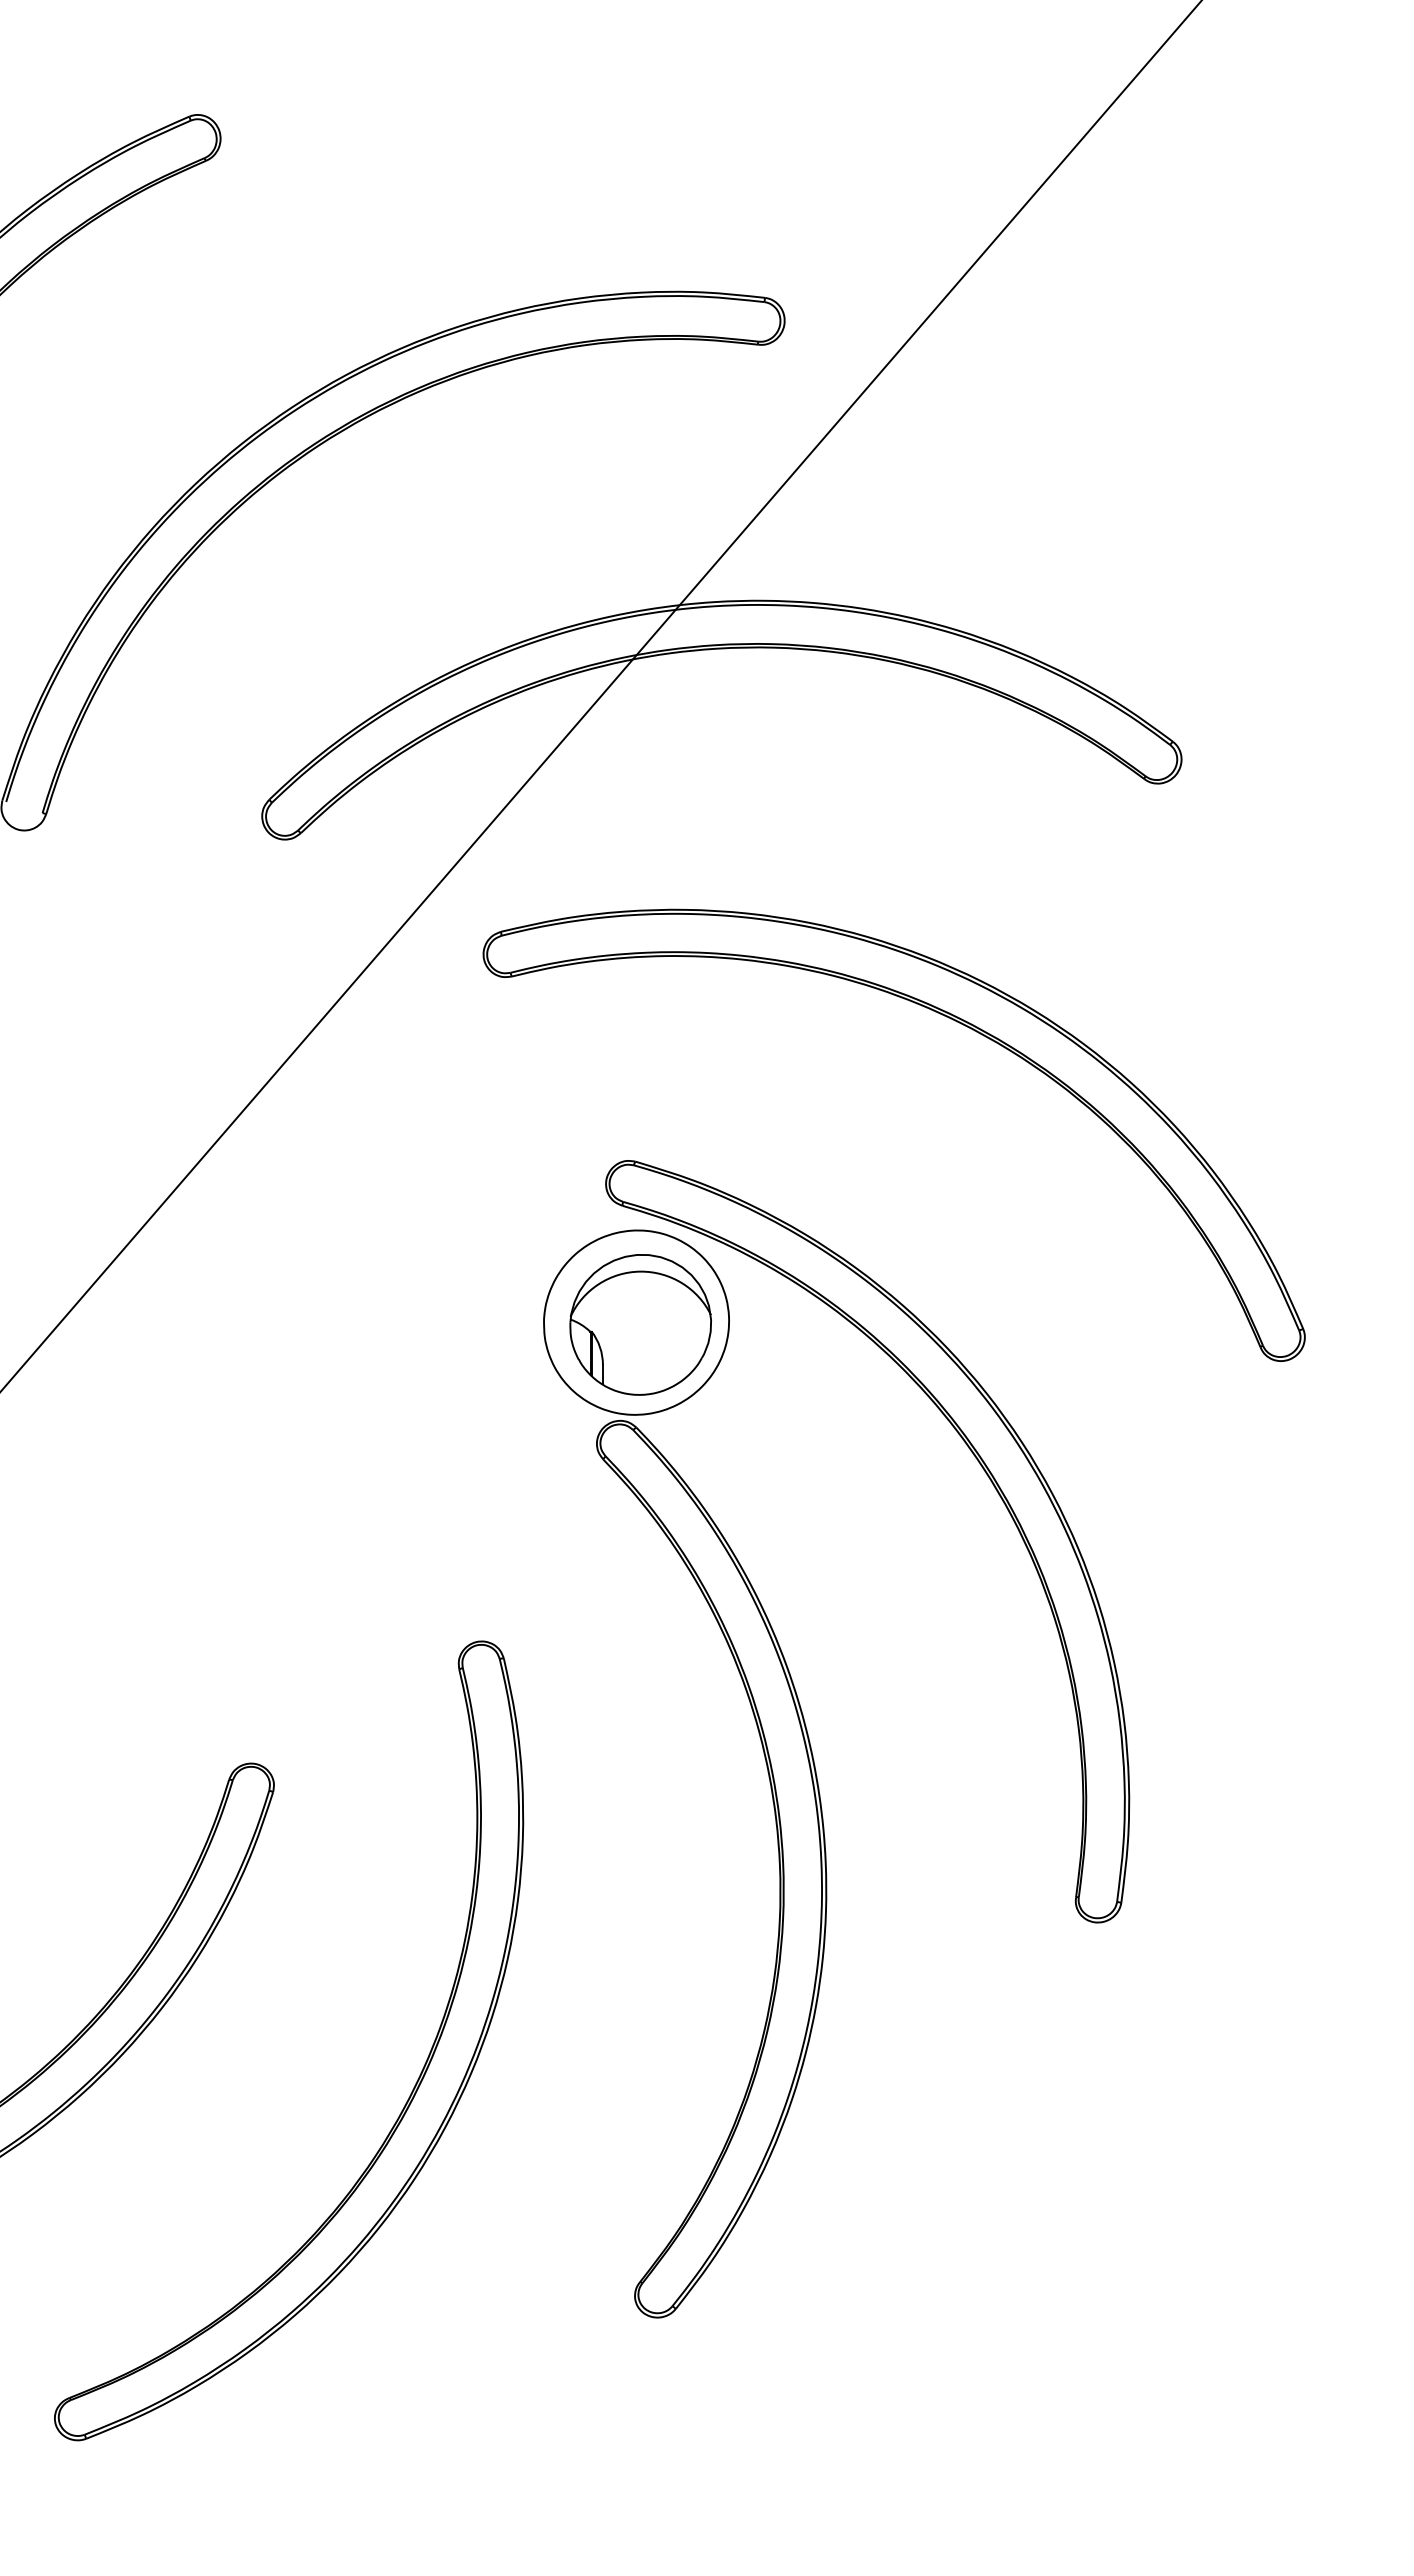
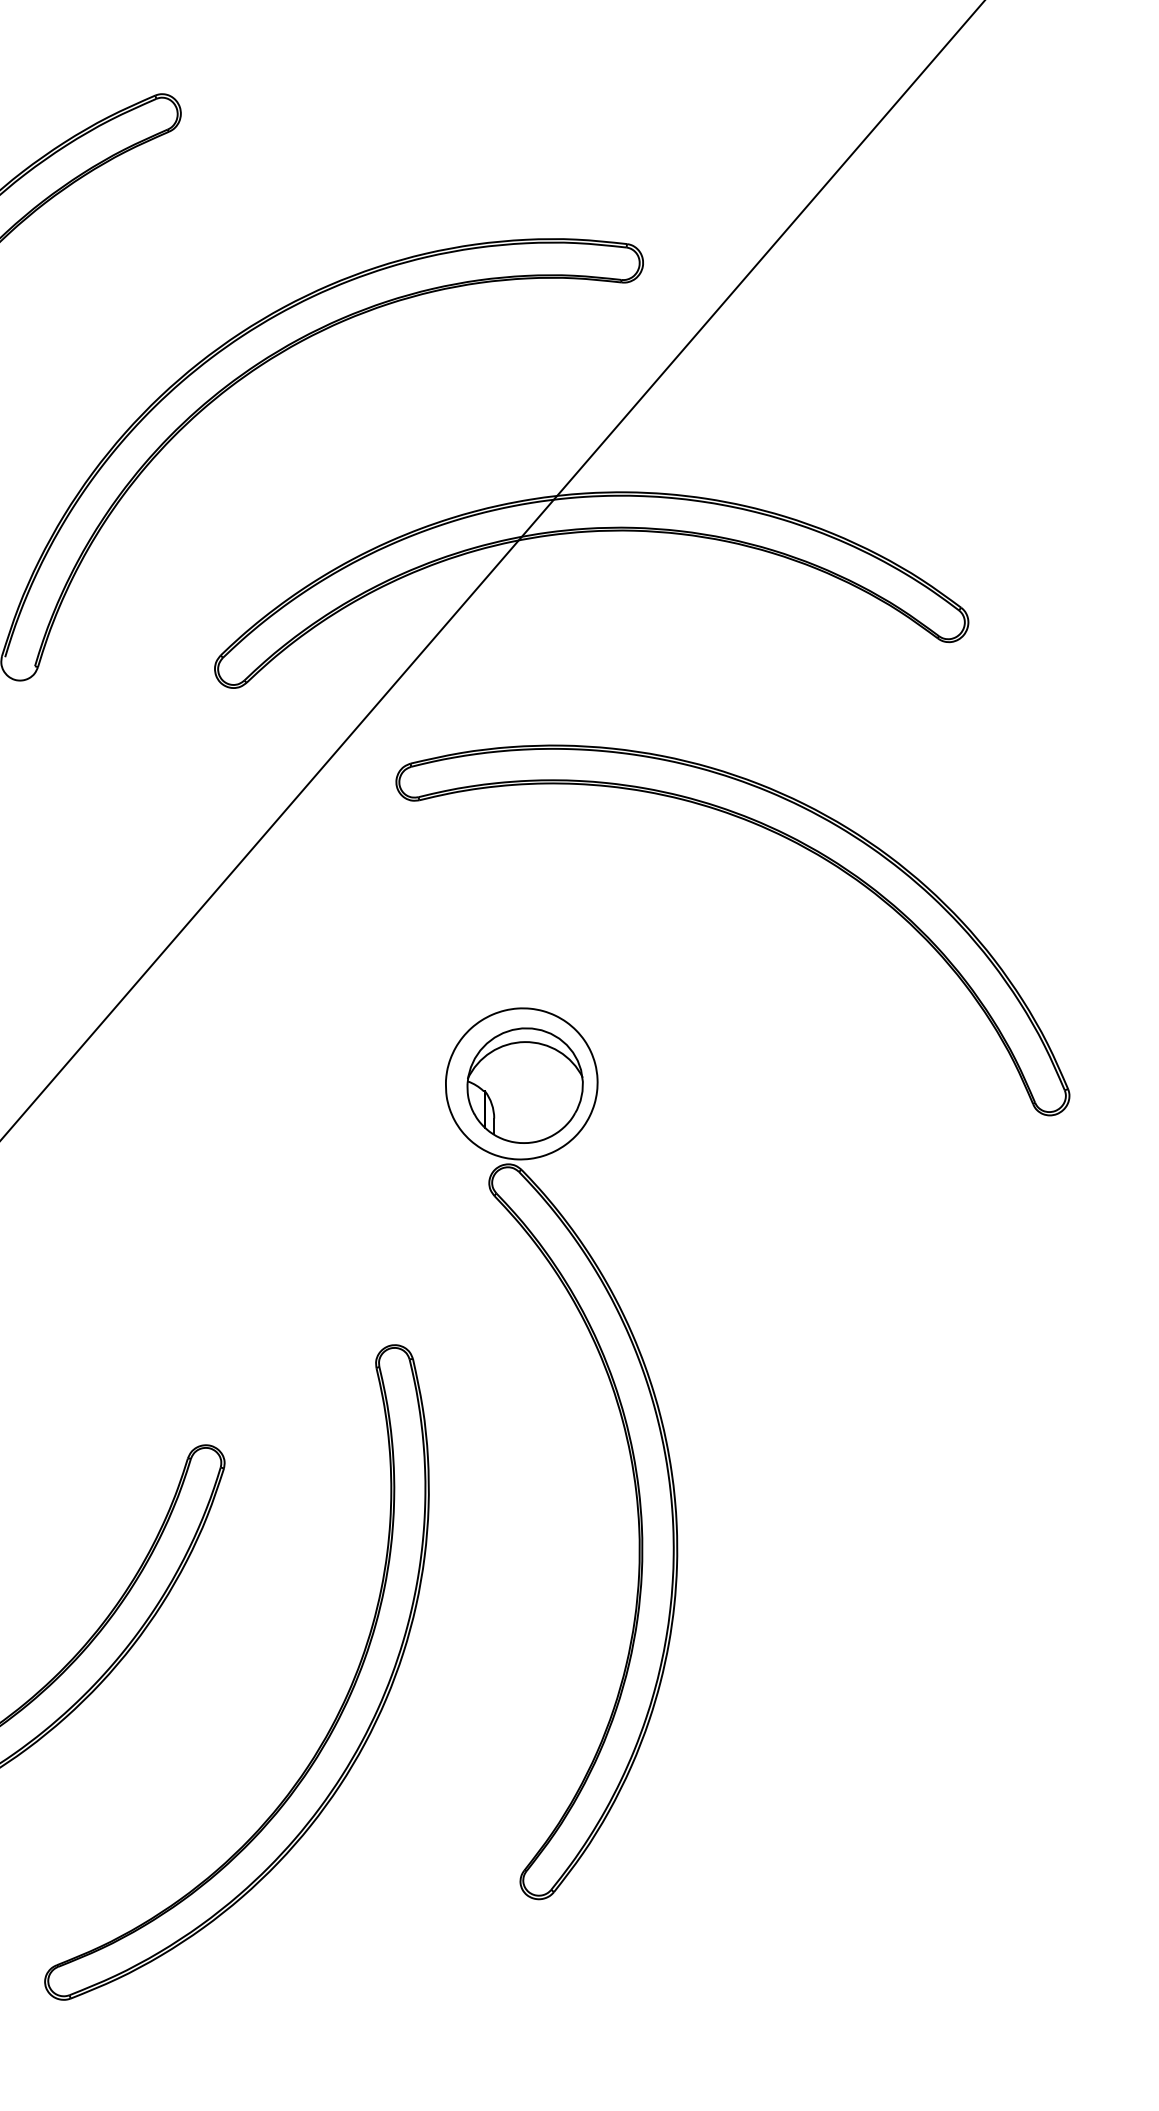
part: (981, 1467) -> (804, 1202), removed

